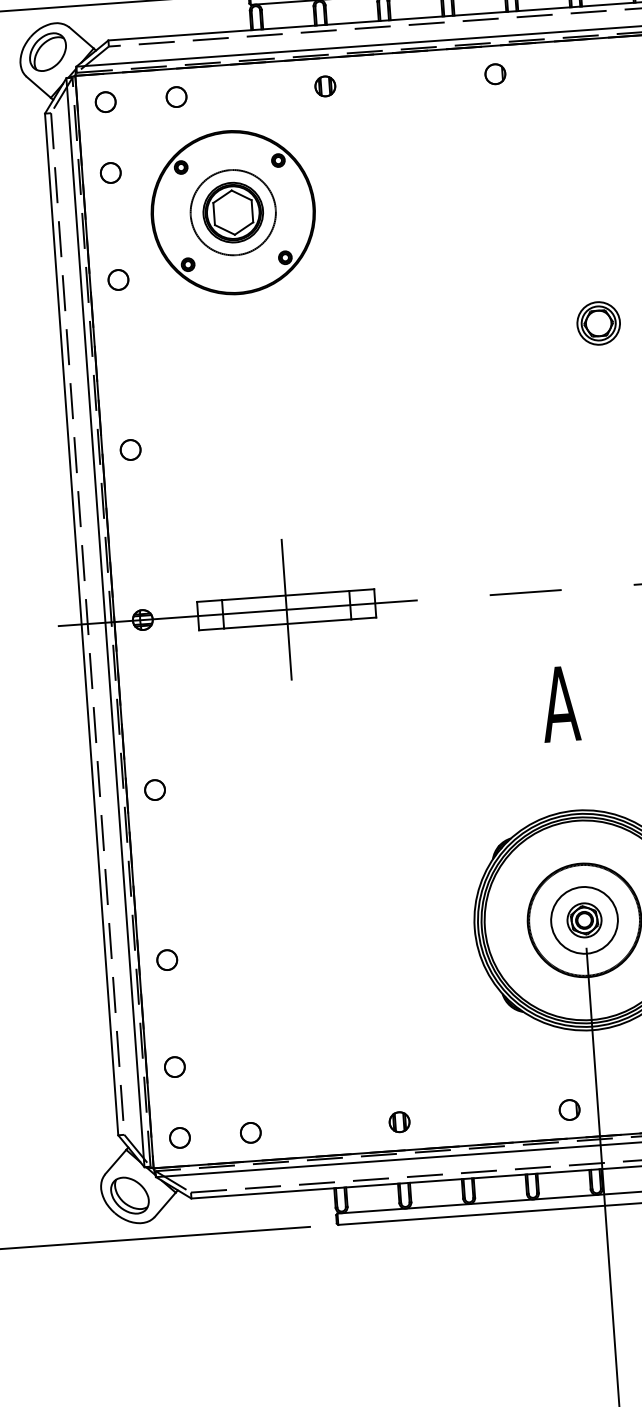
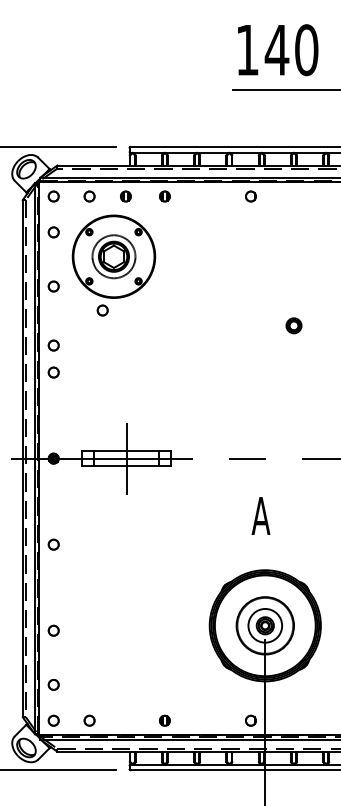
part: (247, 91) -> (125, 196), added
circle: (218, 320) -> (102, 310), added
part: (597, 323) -> (293, 325), size x0.7
circle: (126, 396) -> (53, 345), added

